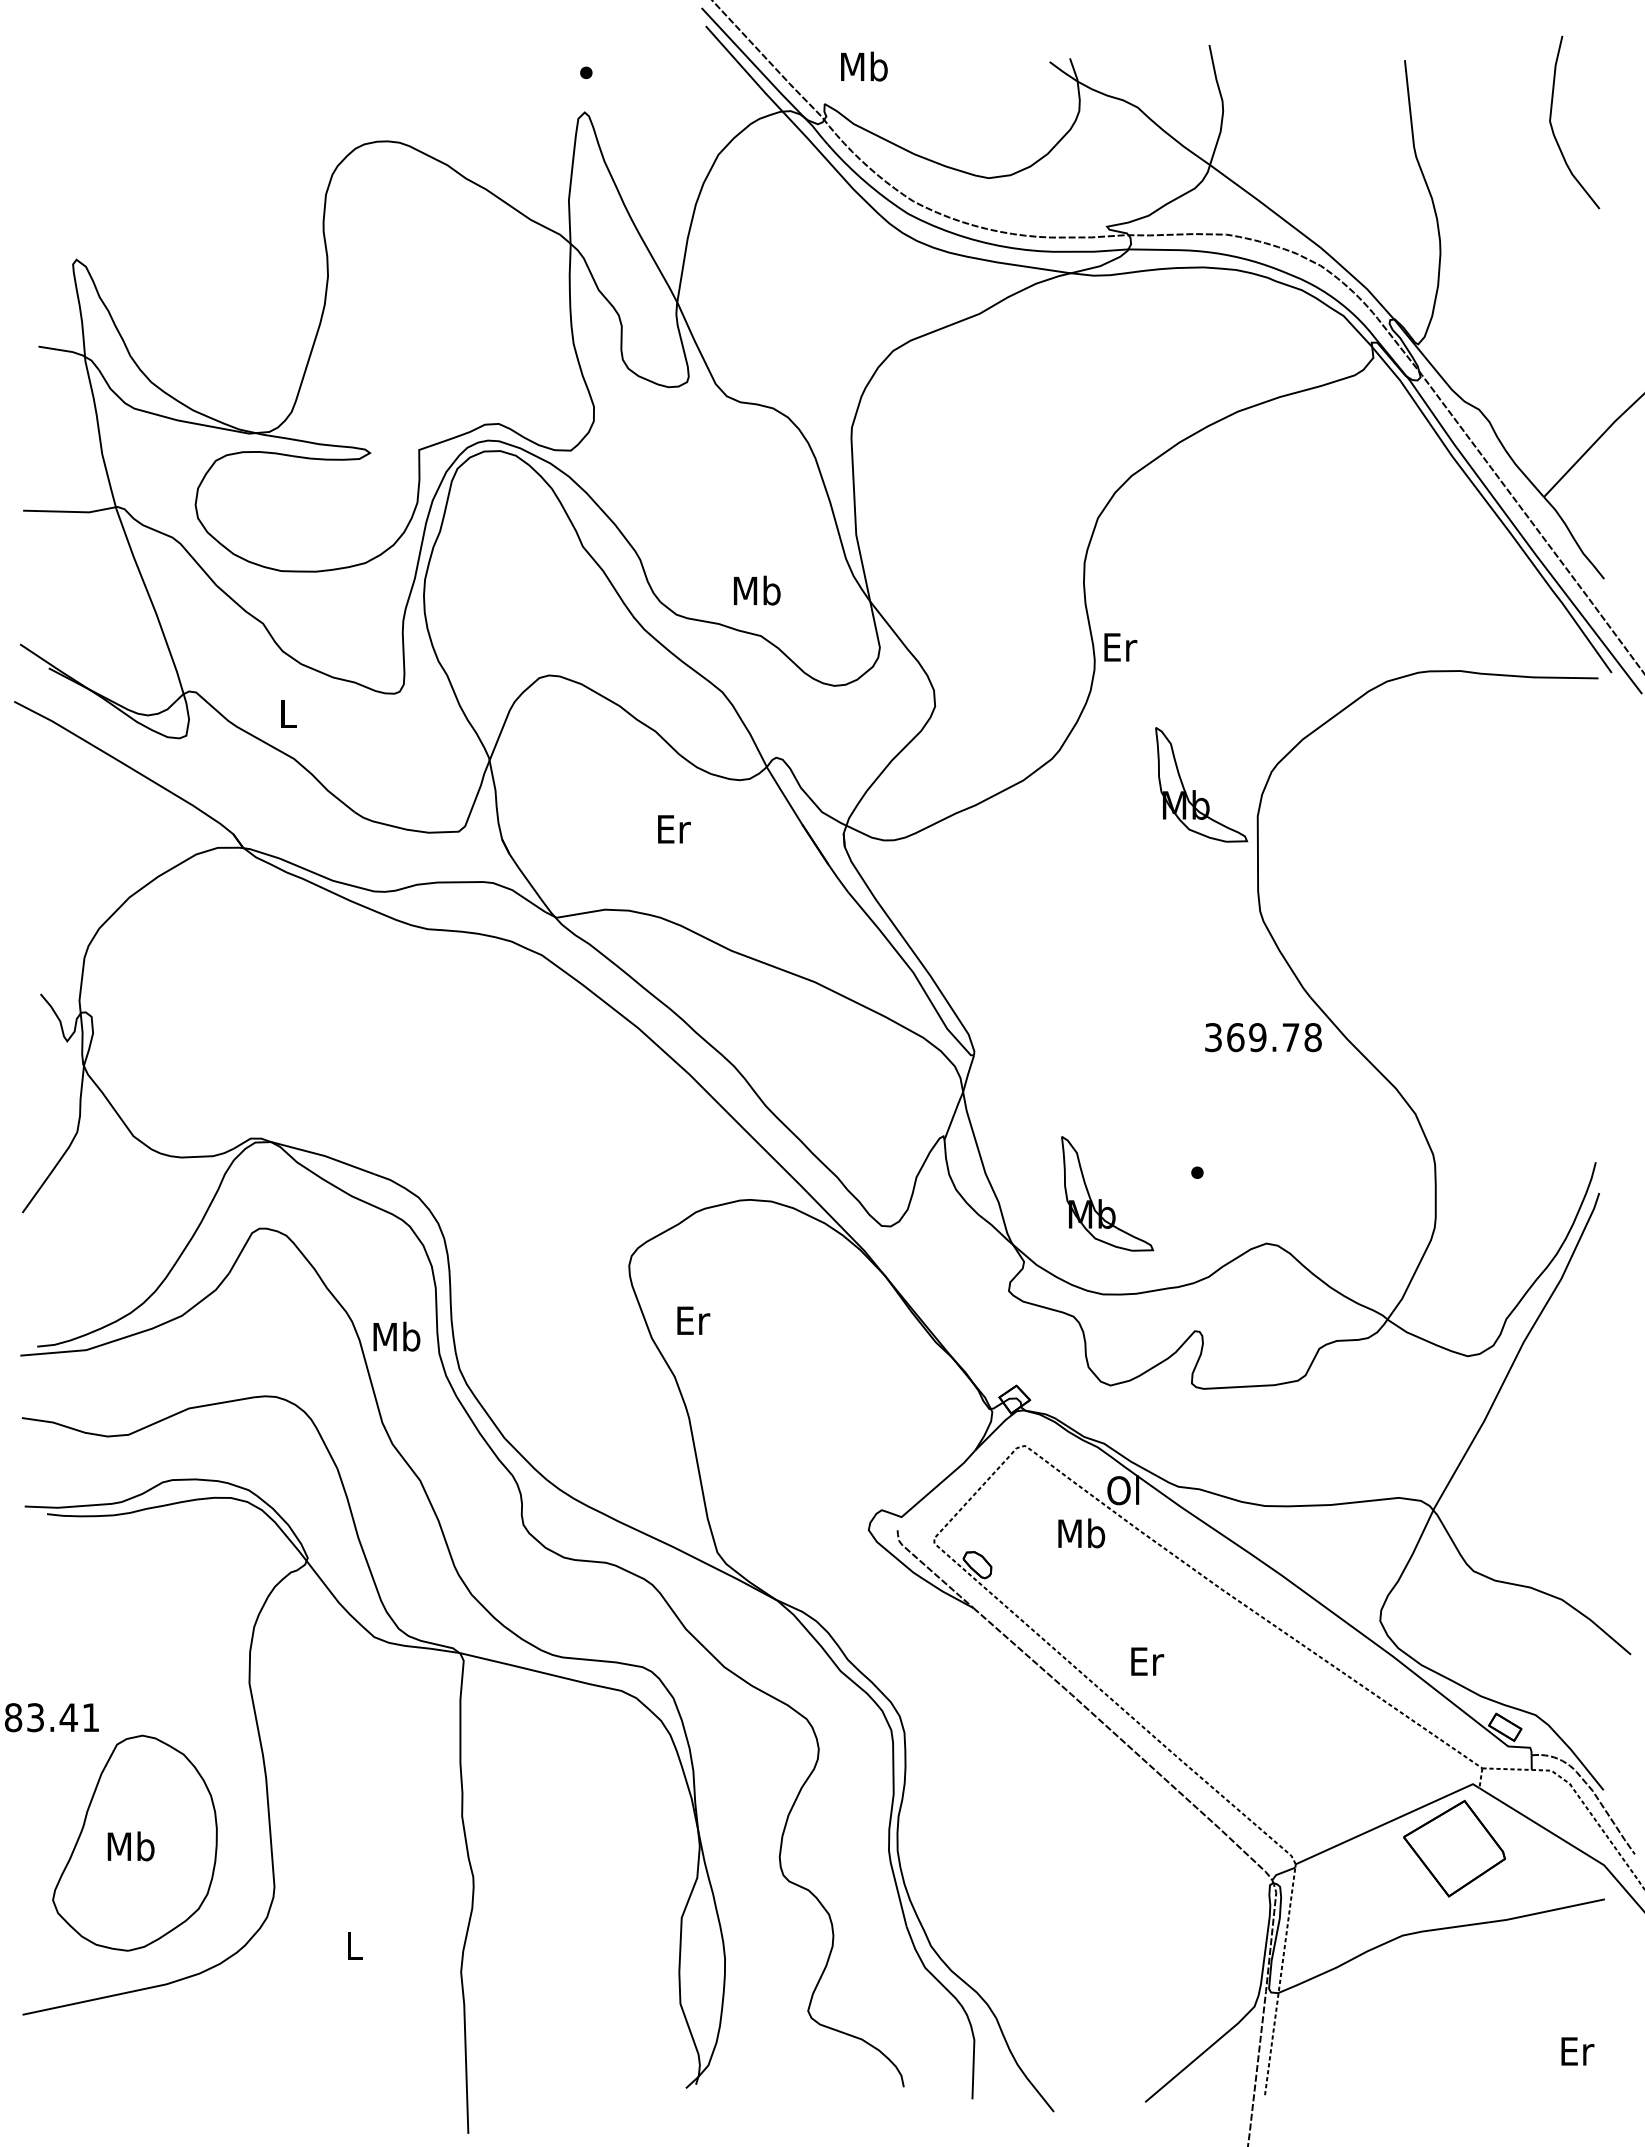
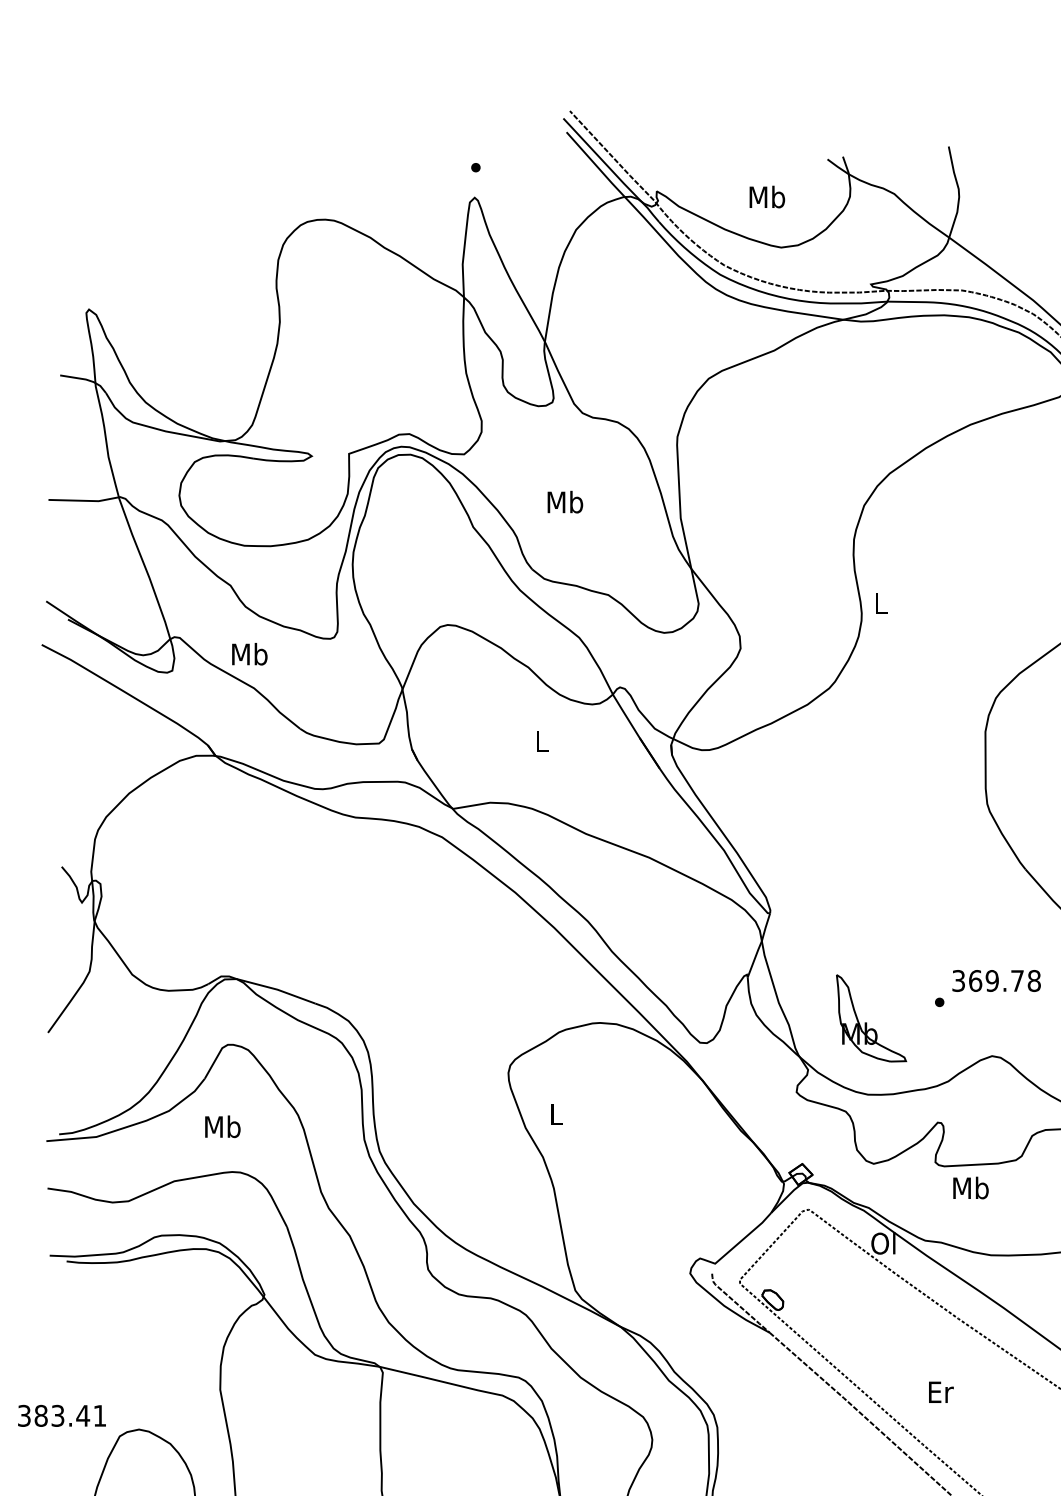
text: (864, 66) -> (767, 196), moved
text: (757, 590) -> (565, 502), moved
text: (1120, 647) -> (881, 603), Er -> L
text: (288, 713) -> (249, 653), L -> Mb
part: (1195, 790) -> (938, 712), removed
text: (674, 829) -> (542, 741), Er -> L
text: (1263, 1037) -> (996, 980), moved
text: (693, 1320) -> (557, 1114), Er -> L
text: (396, 1336) -> (222, 1126), moved
text: (1081, 1533) -> (970, 1188), moved
text: (1147, 1661) -> (941, 1392), moved

